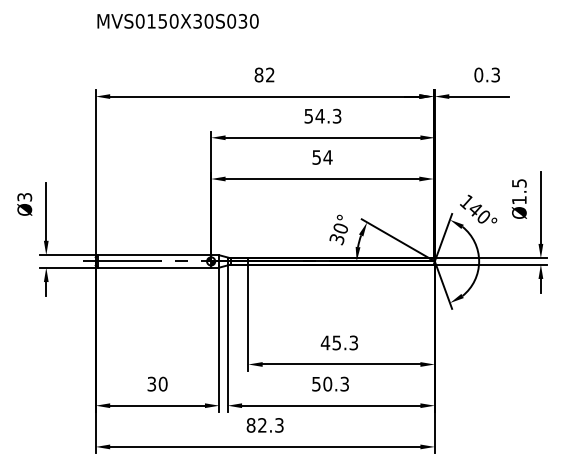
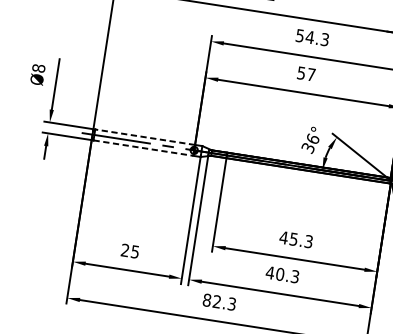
text: (327, 157) -> (310, 74), 54 -> 57
text: (24, 196) -> (38, 67), Ø3 -> Ø8
text: (340, 228) -> (312, 139), 30° -> 36°
line: (154, 255) -> (145, 137), solid -> dashed
line: (154, 267) -> (143, 148), solid -> dashed
text: (157, 383) -> (130, 250), 30 -> 25
text: (316, 384) -> (270, 273), 50.3 -> 40.3

